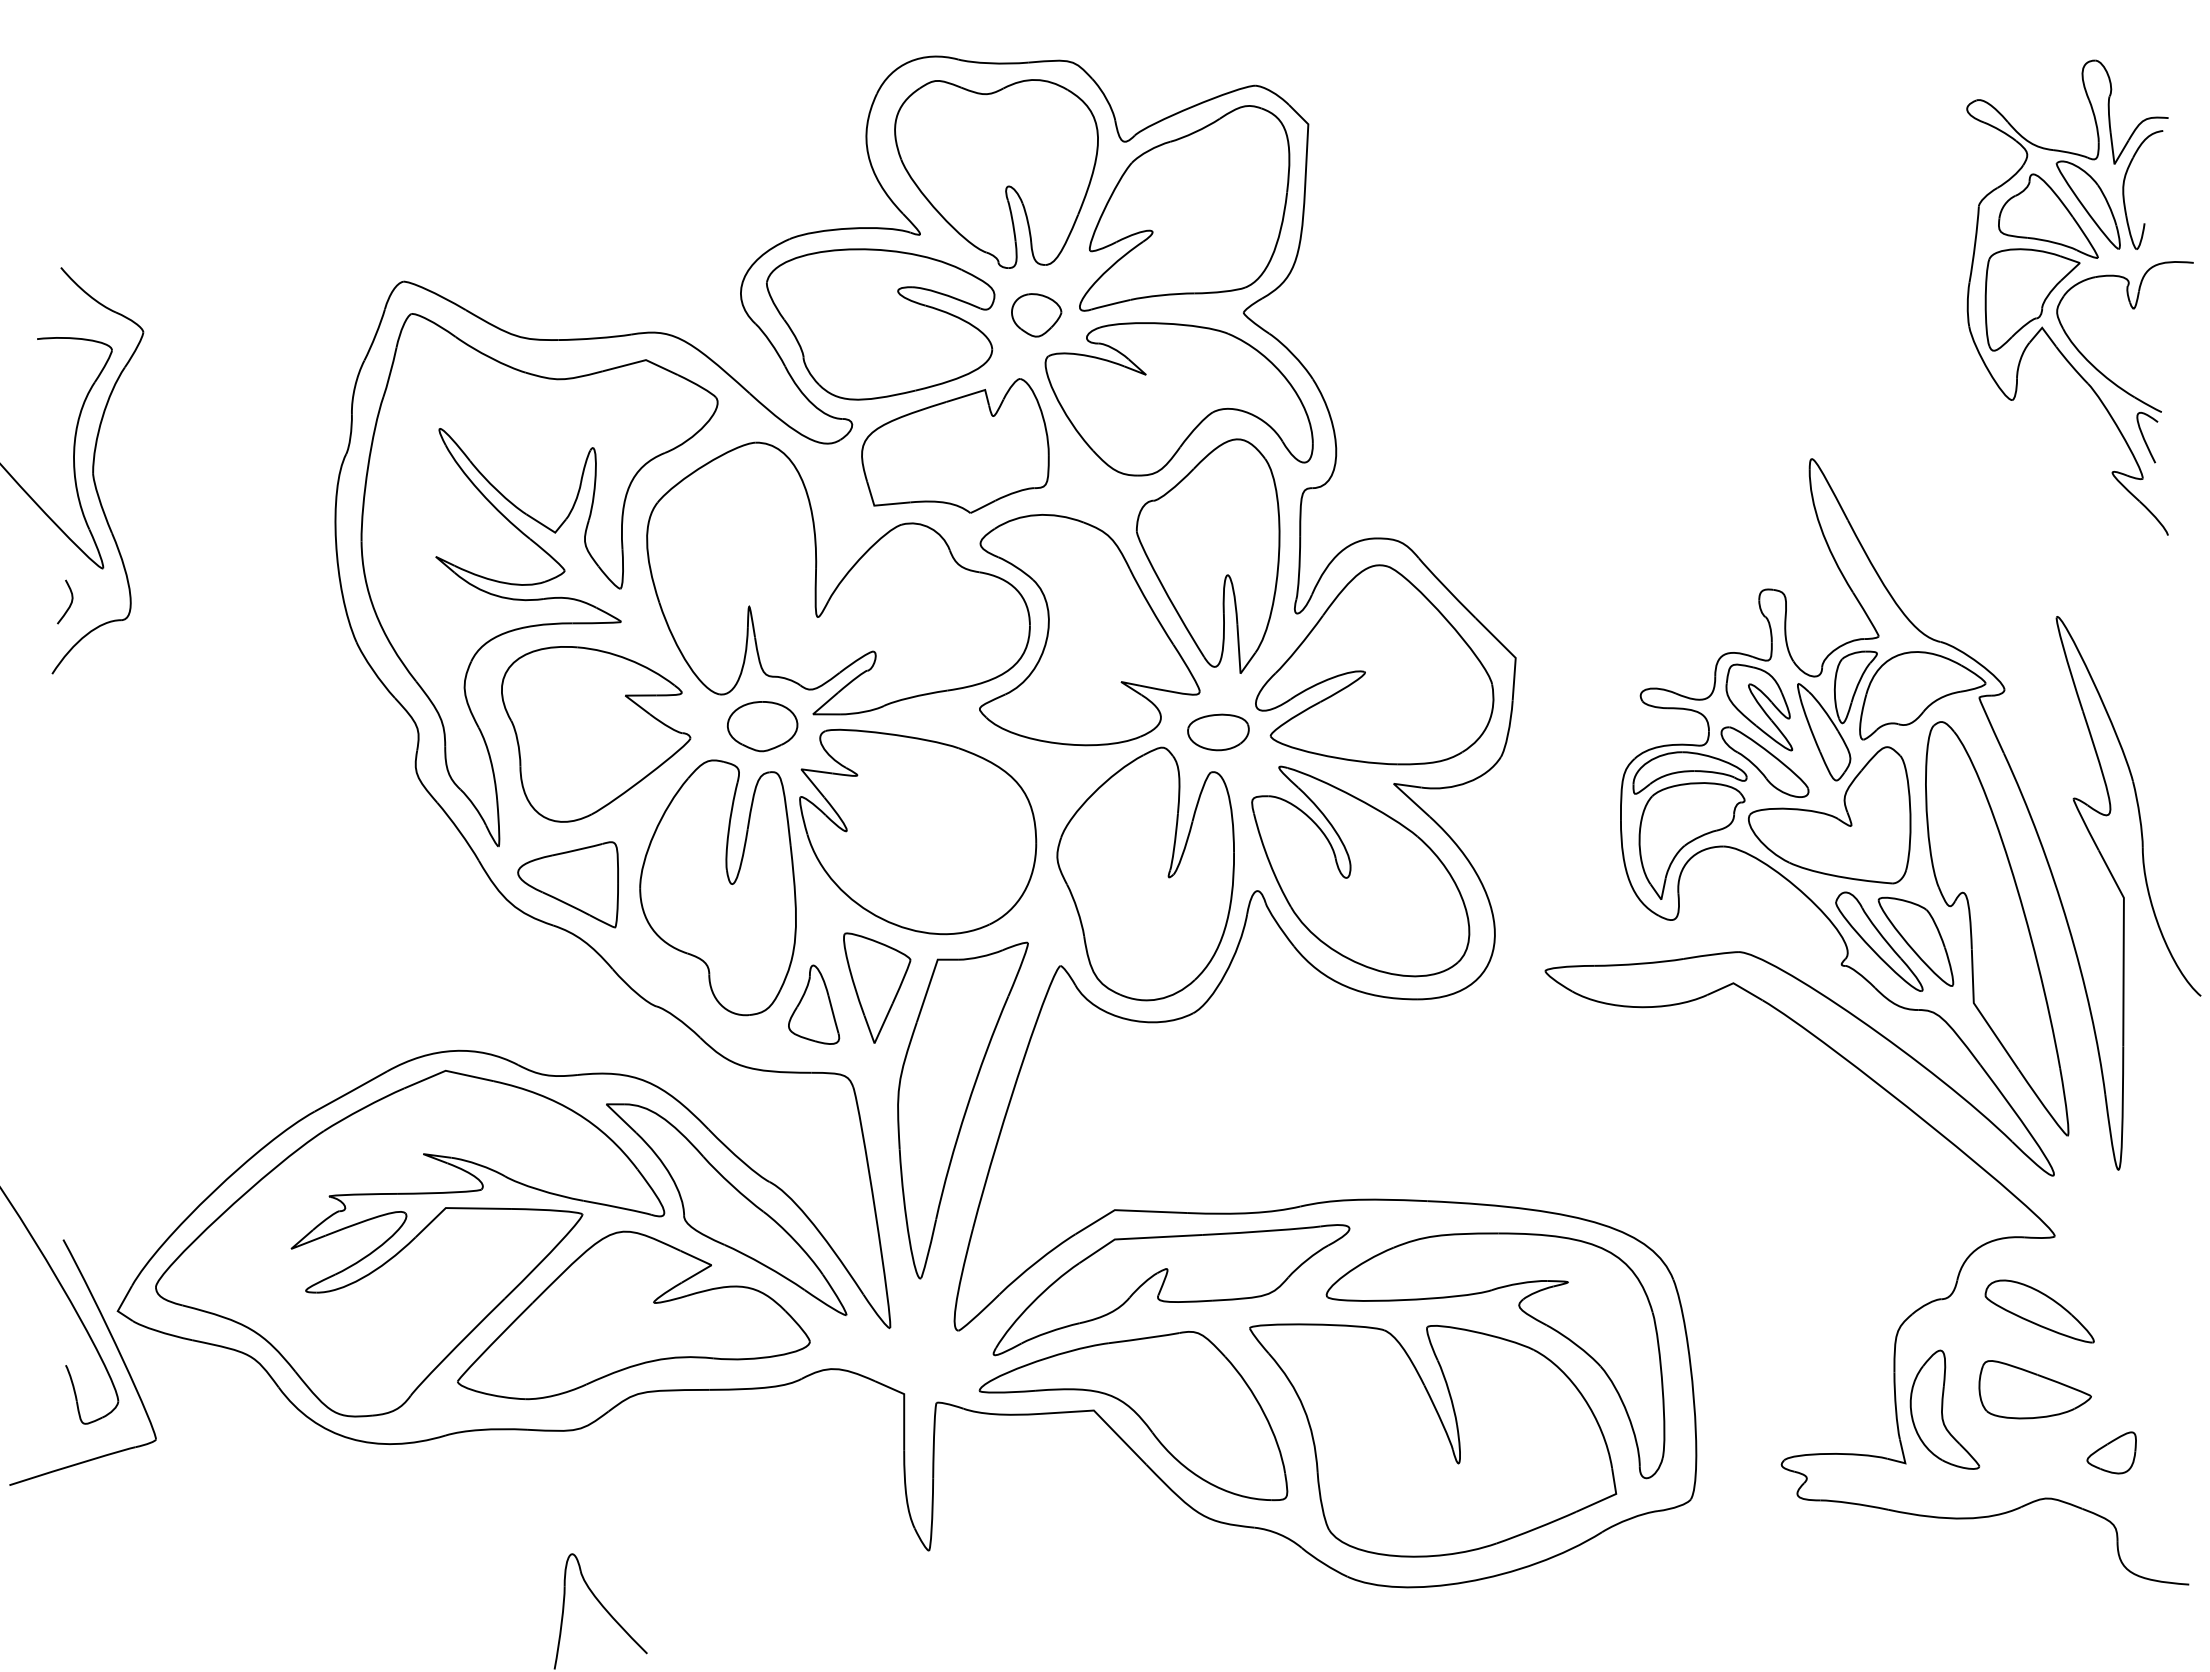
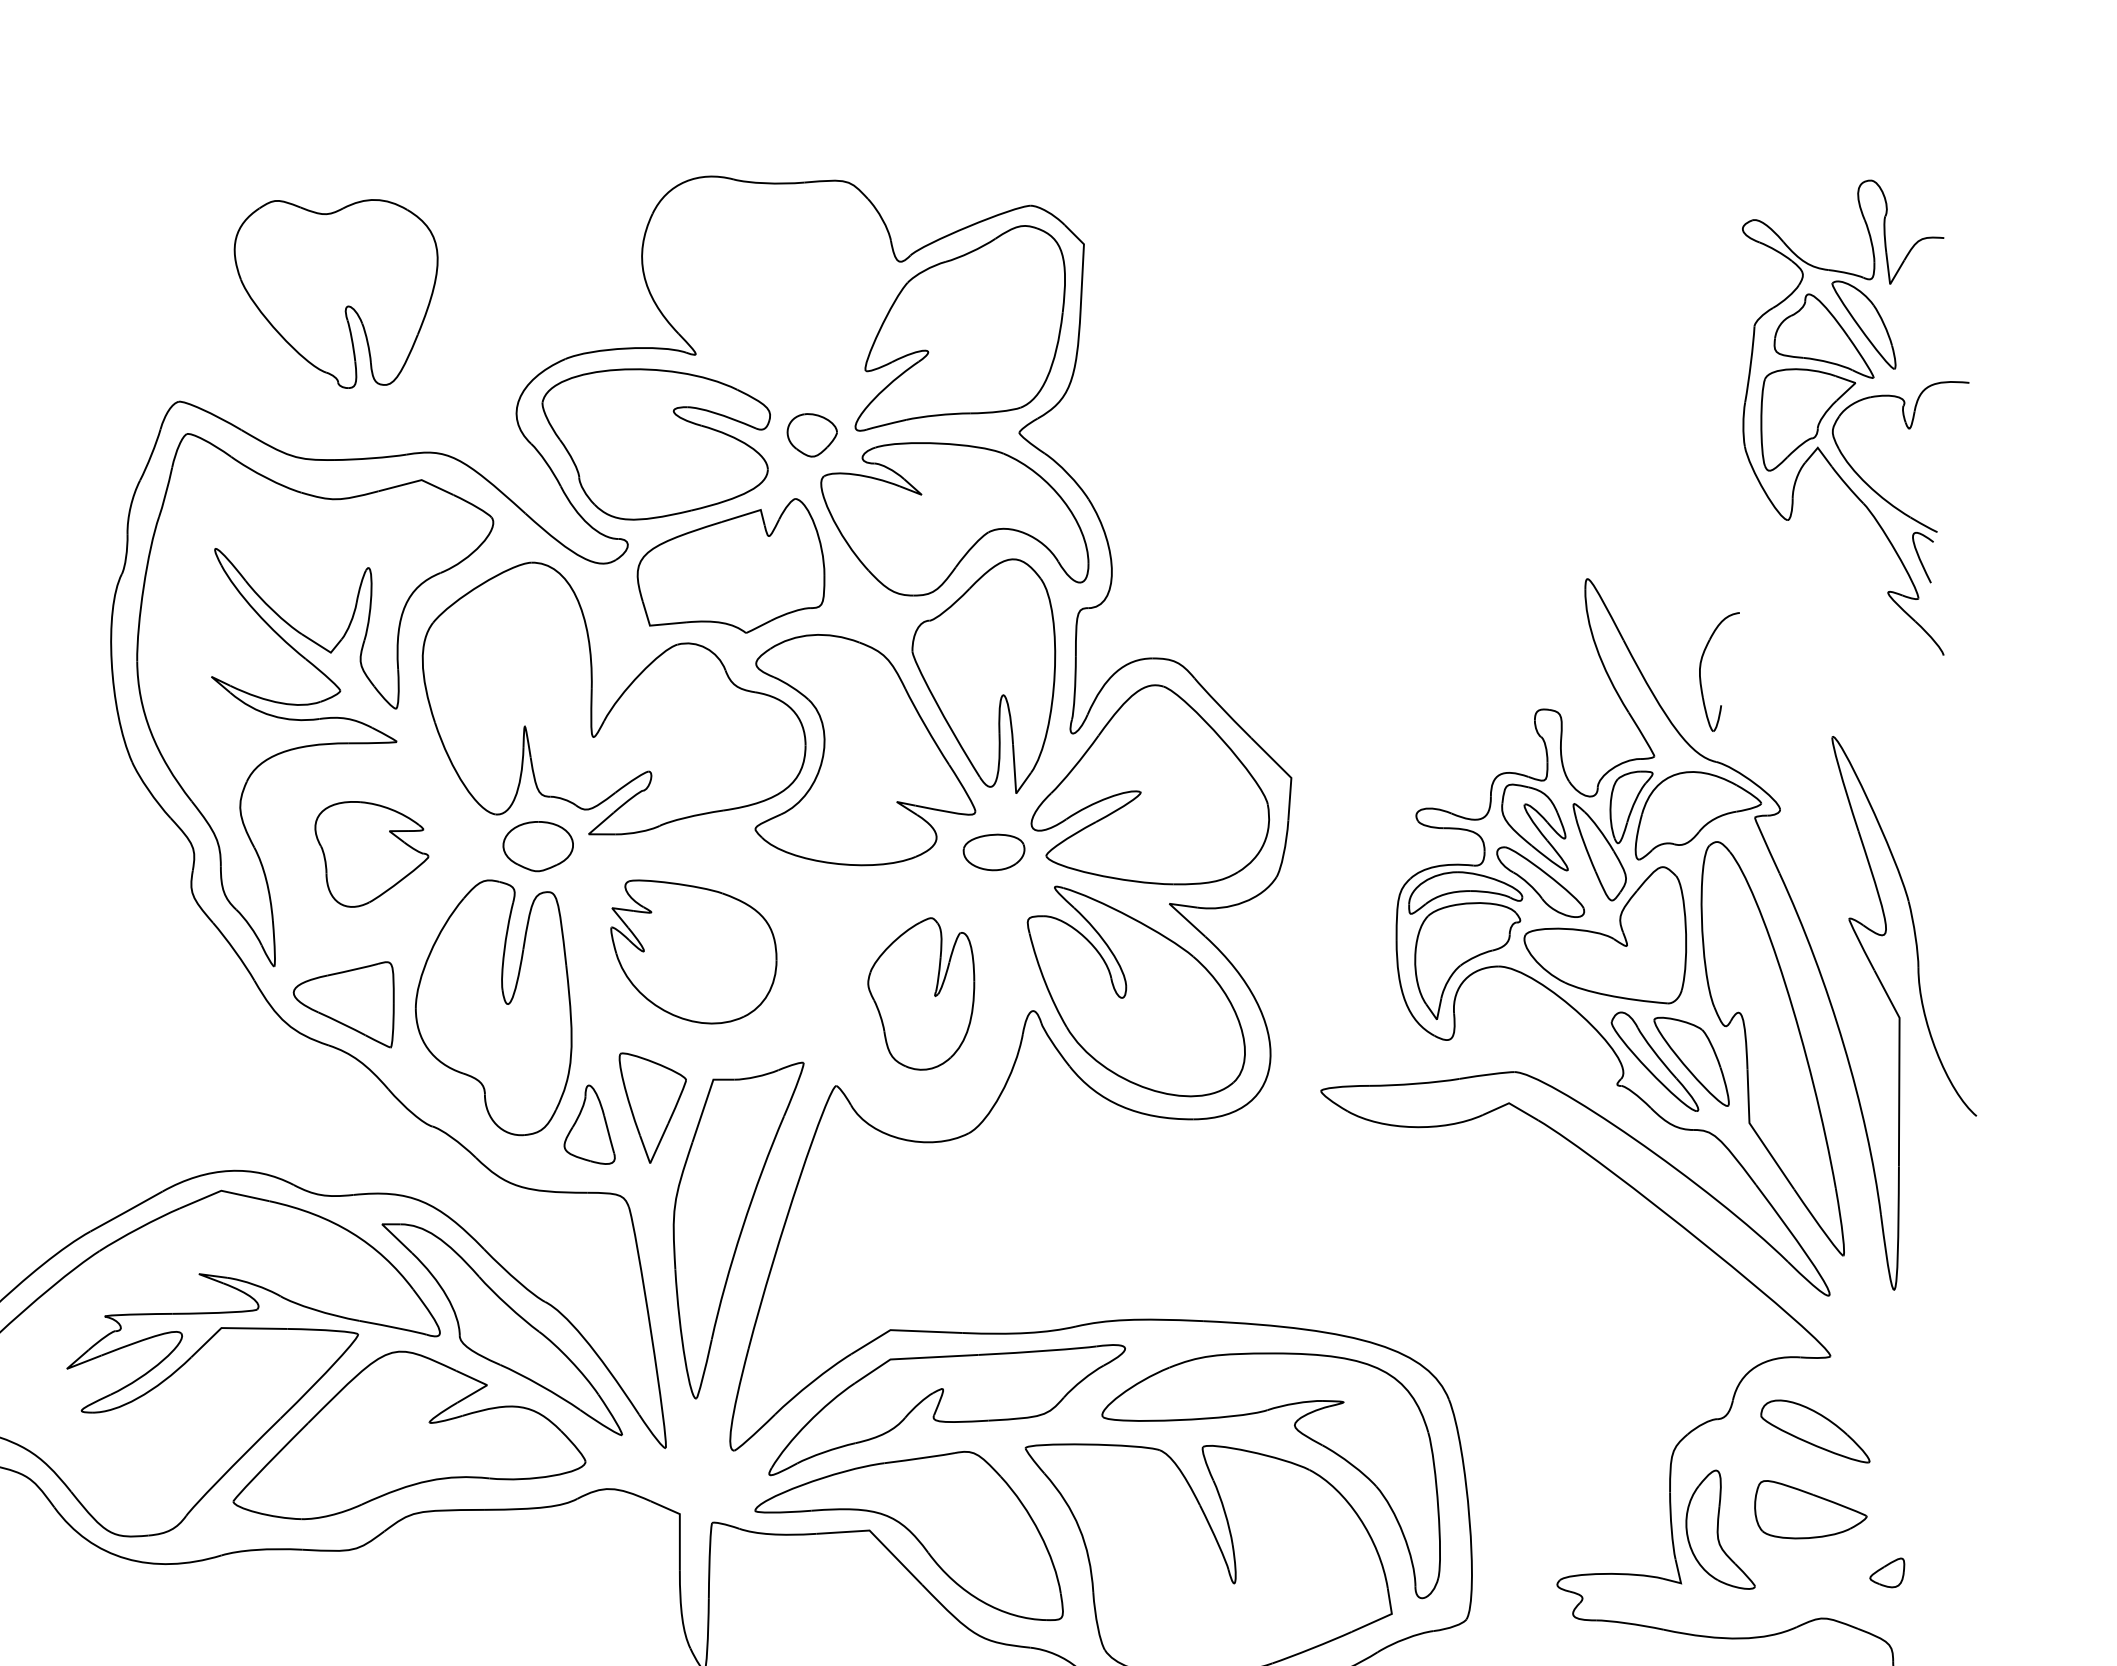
part: (996, 173) -> (336, 293), moved
part: (2124, 189) -> (1701, 671), moved
part: (596, 734) -> (372, 854), size x0.6
part: (918, 831) -> (694, 951), size x0.7
part: (1145, 873) -> (921, 993), size x0.6
part: (2111, 1452) -> (1887, 1572), size x0.7

